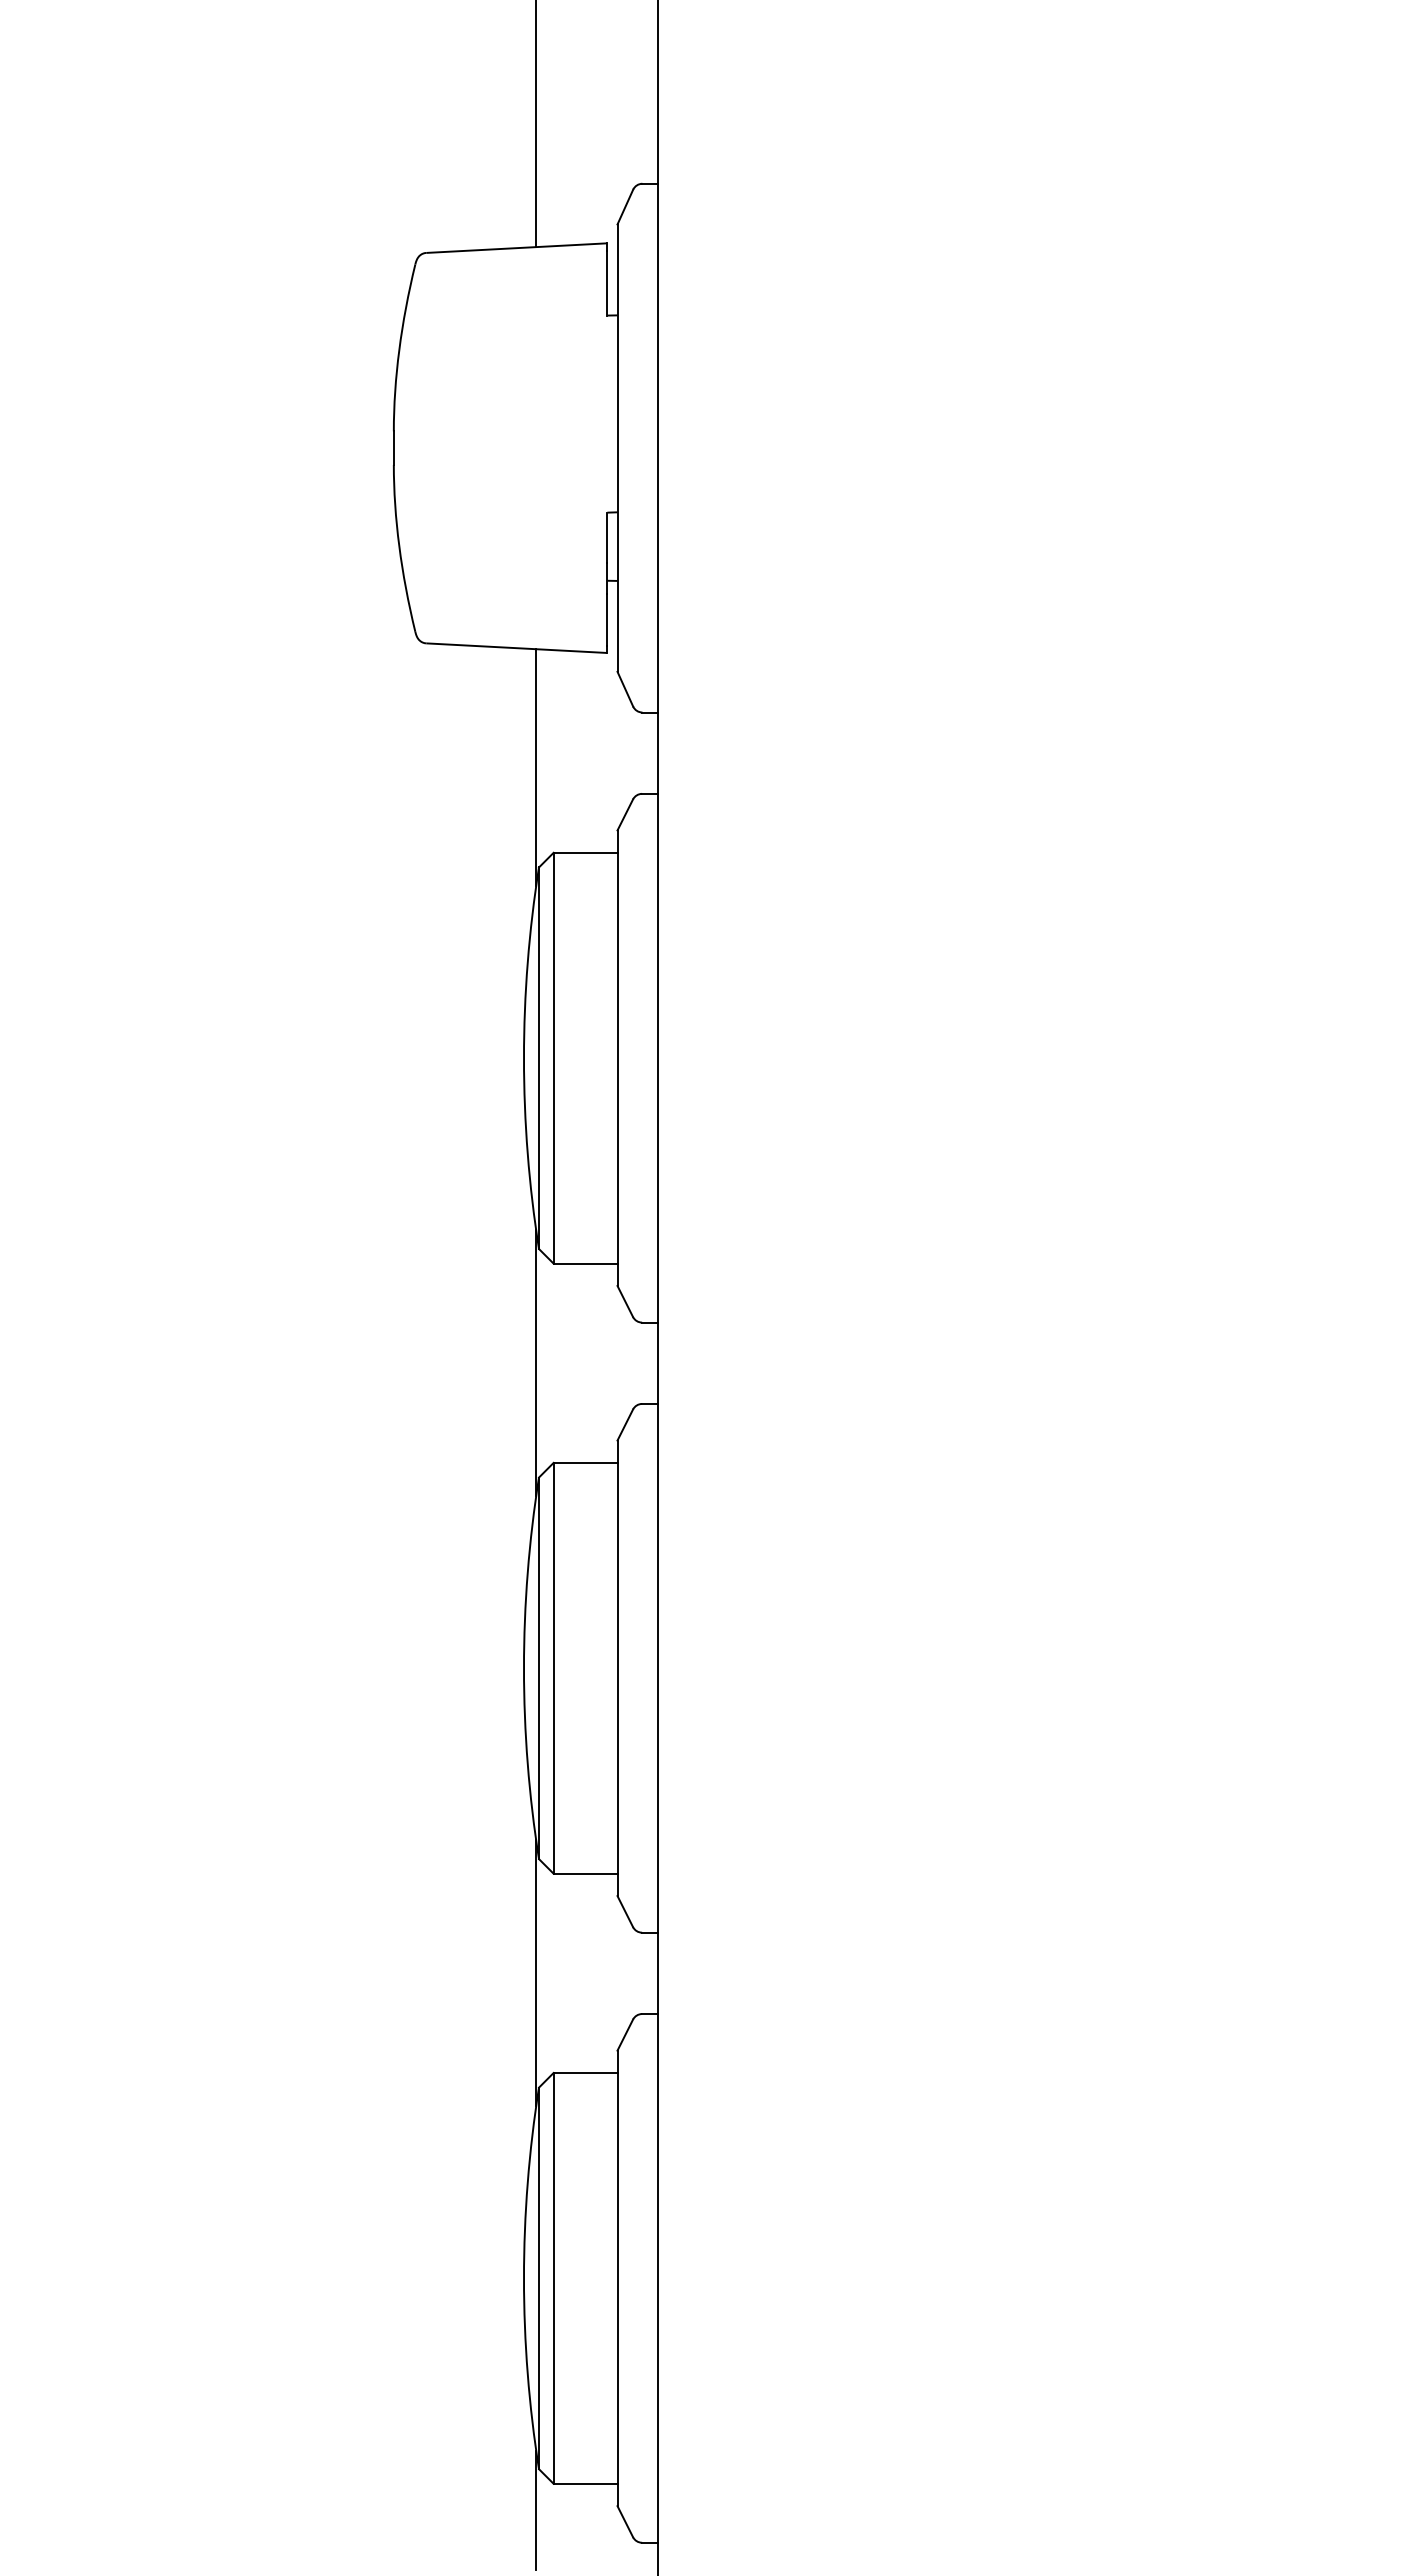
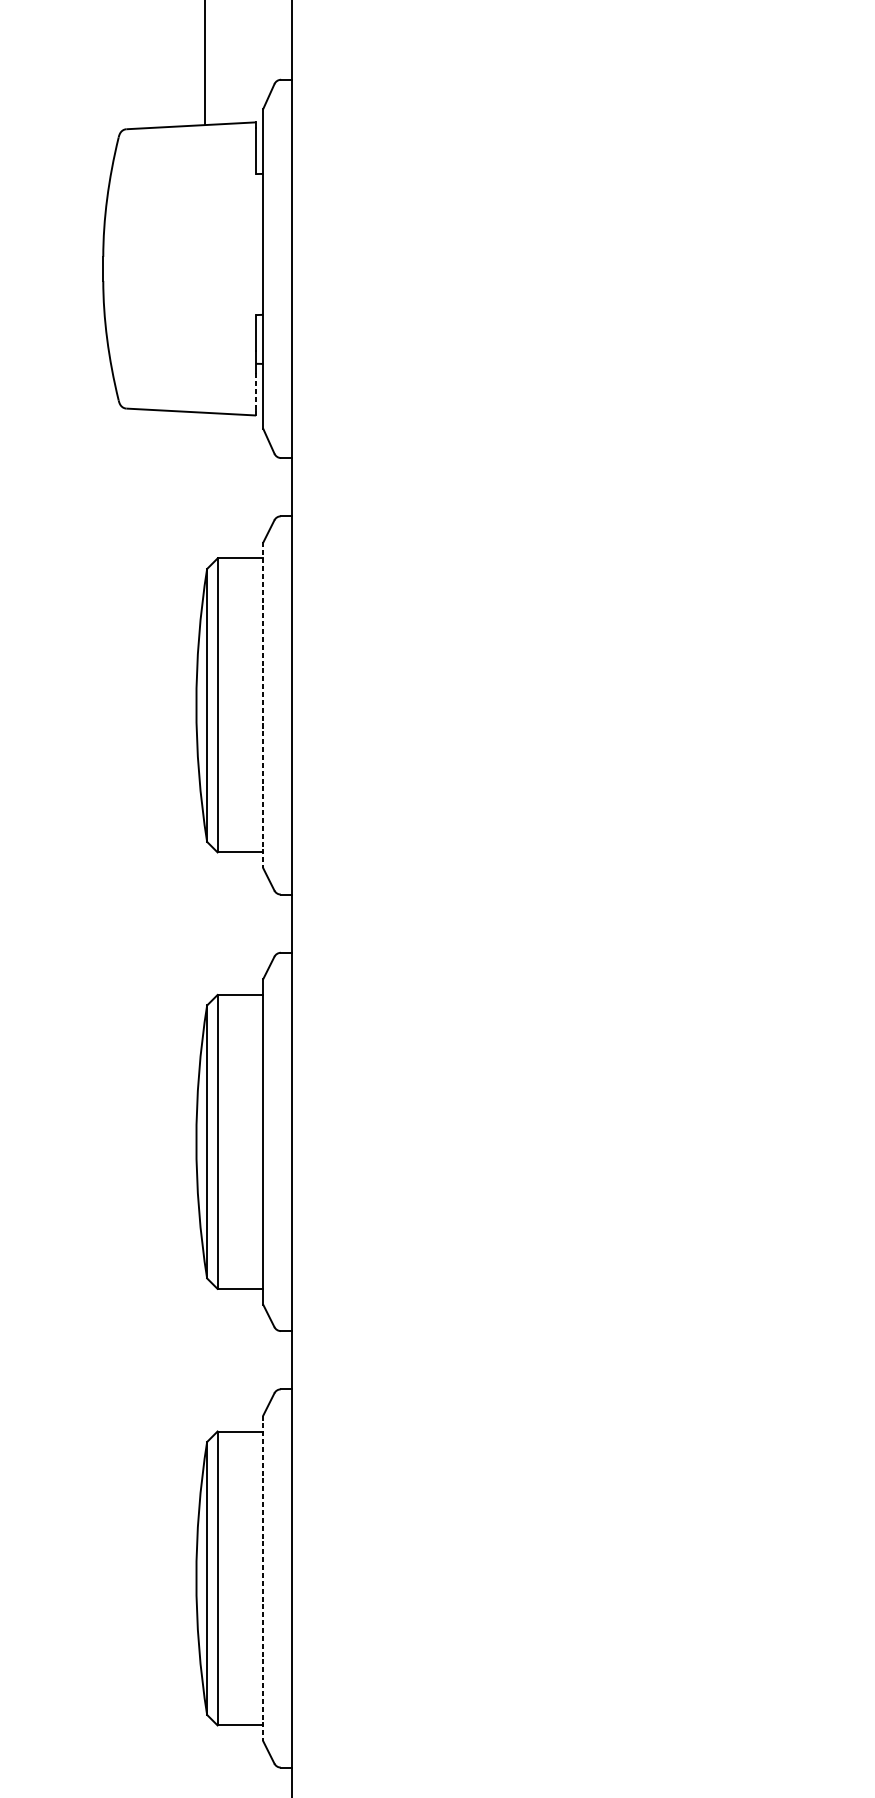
line: (607, 620) -> (256, 392), solid -> dashed
line: (536, 767) -> (205, 497), removed
line: (617, 1058) -> (263, 705), solid -> dashed
line: (536, 1363) -> (205, 923), removed
line: (536, 1973) -> (205, 1360), removed
line: (617, 2278) -> (263, 1578), solid -> dashed
line: (536, 2509) -> (205, 1743), removed

